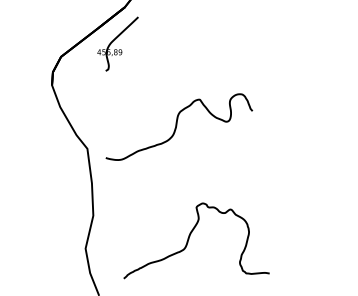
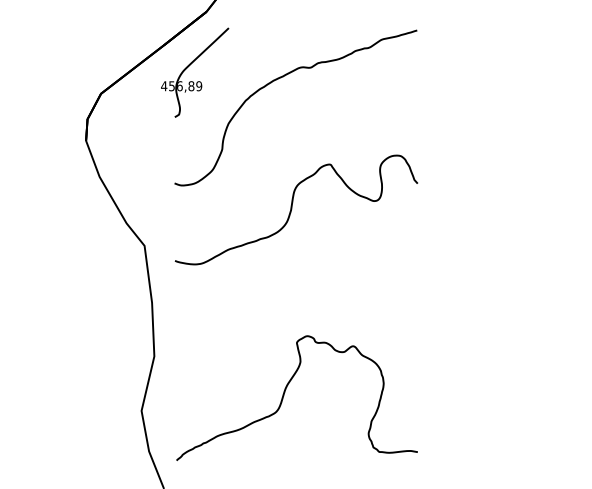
curve: (169, 48) -> (280, 79), added
curve: (189, 239) -> (285, 395), moved

